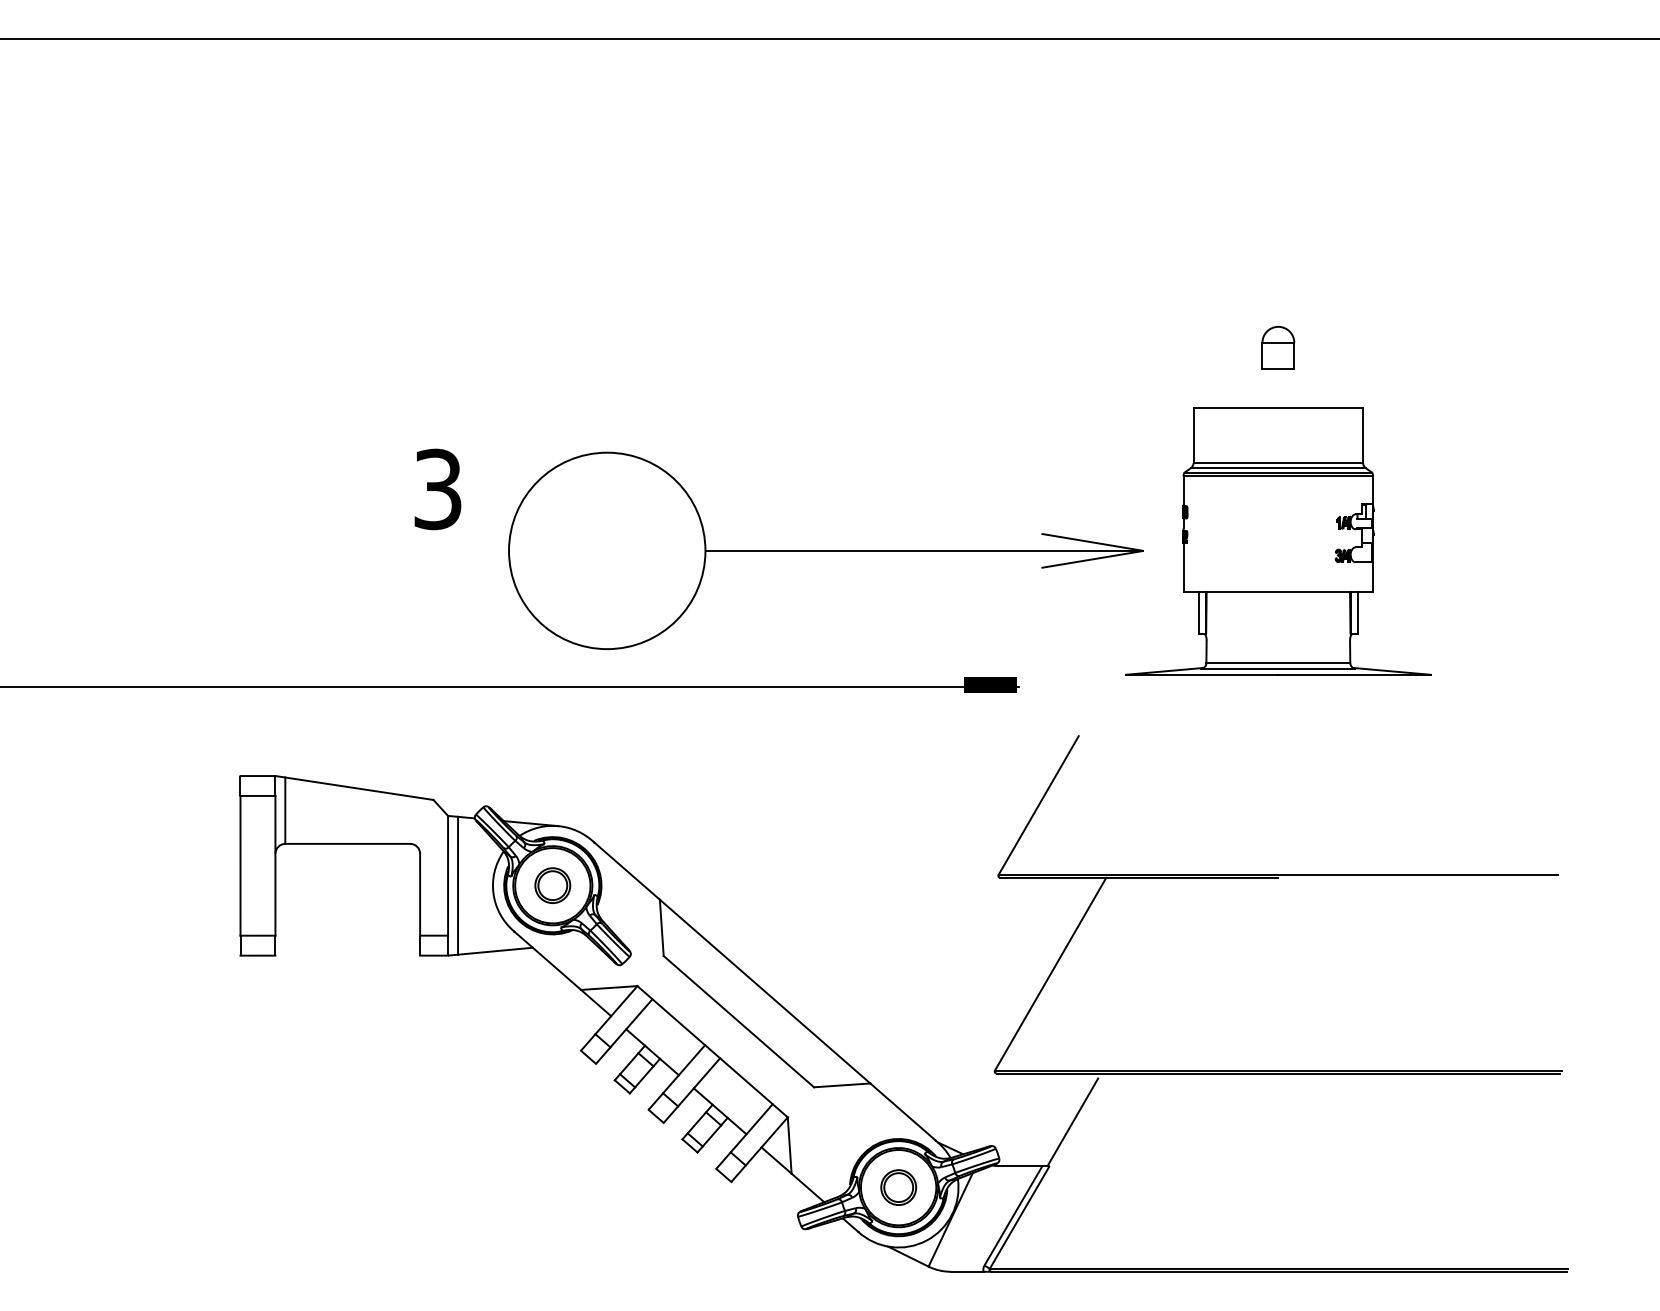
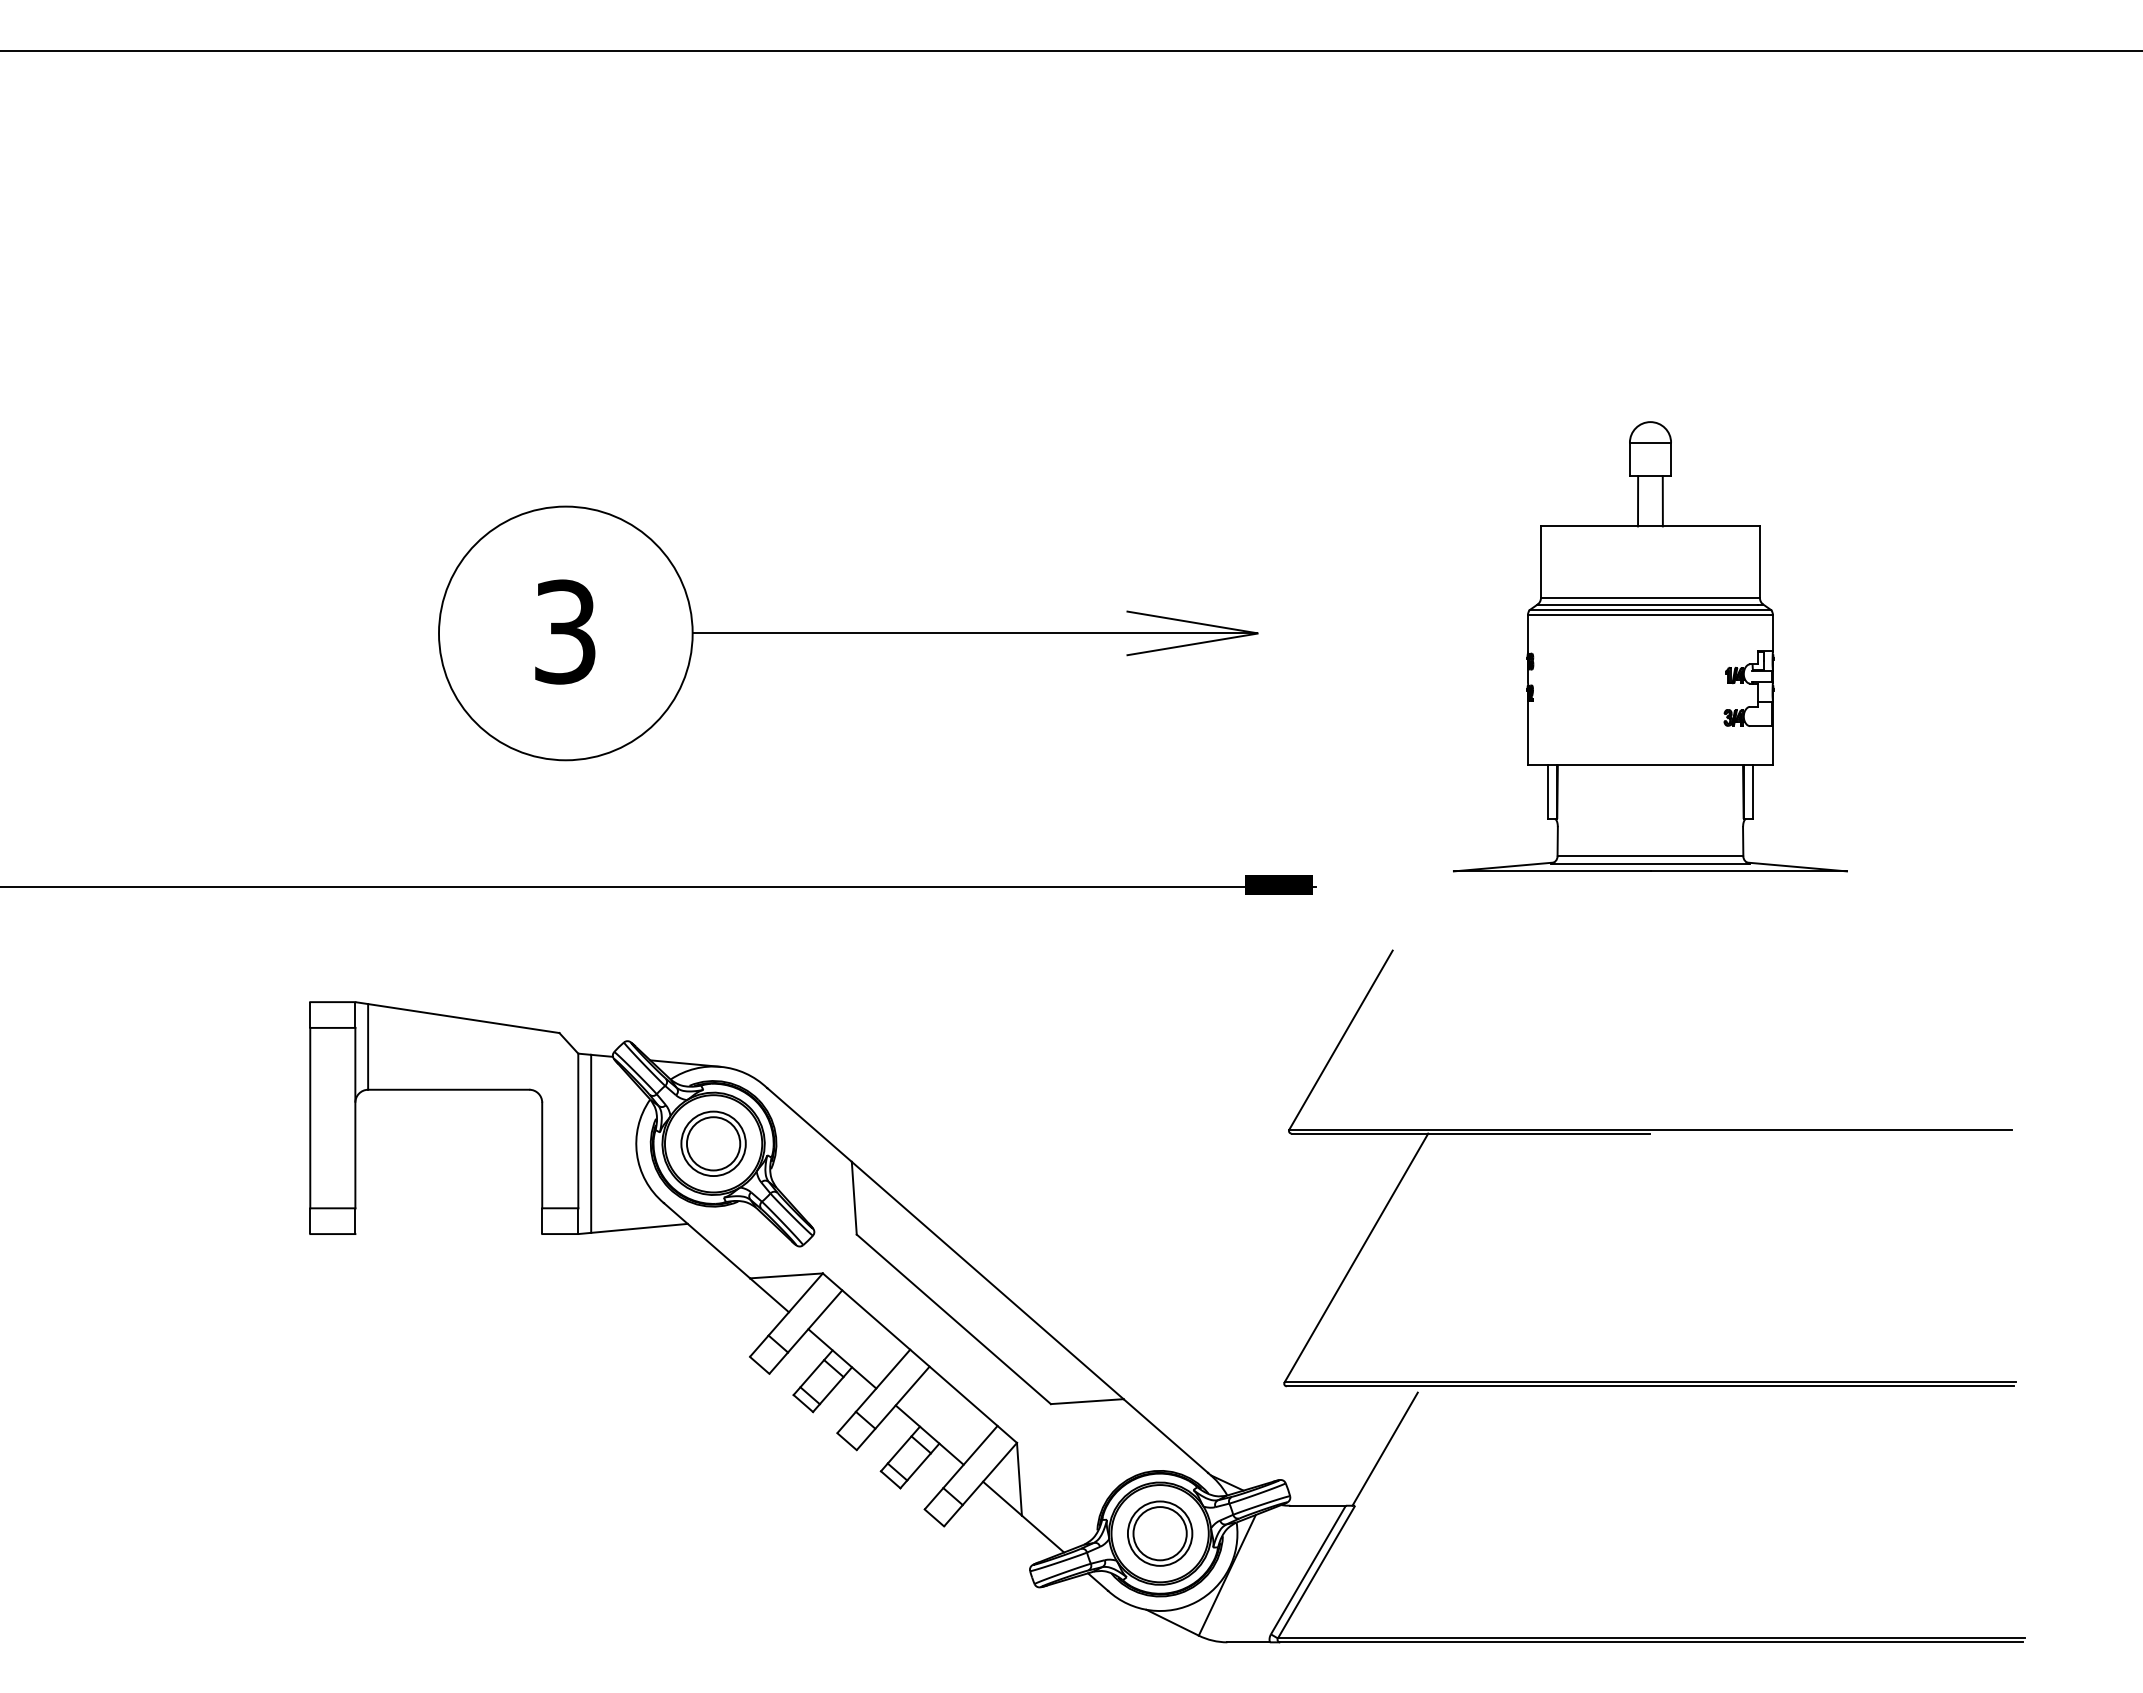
line: (1269, 388) -> (1638, 501), added
line: (1287, 388) -> (1662, 501), added
part: (826, 550) -> (848, 633), moved
part: (552, 885) -> (713, 1143), size x1.43
part: (898, 1187) -> (1160, 1533), size x1.43

